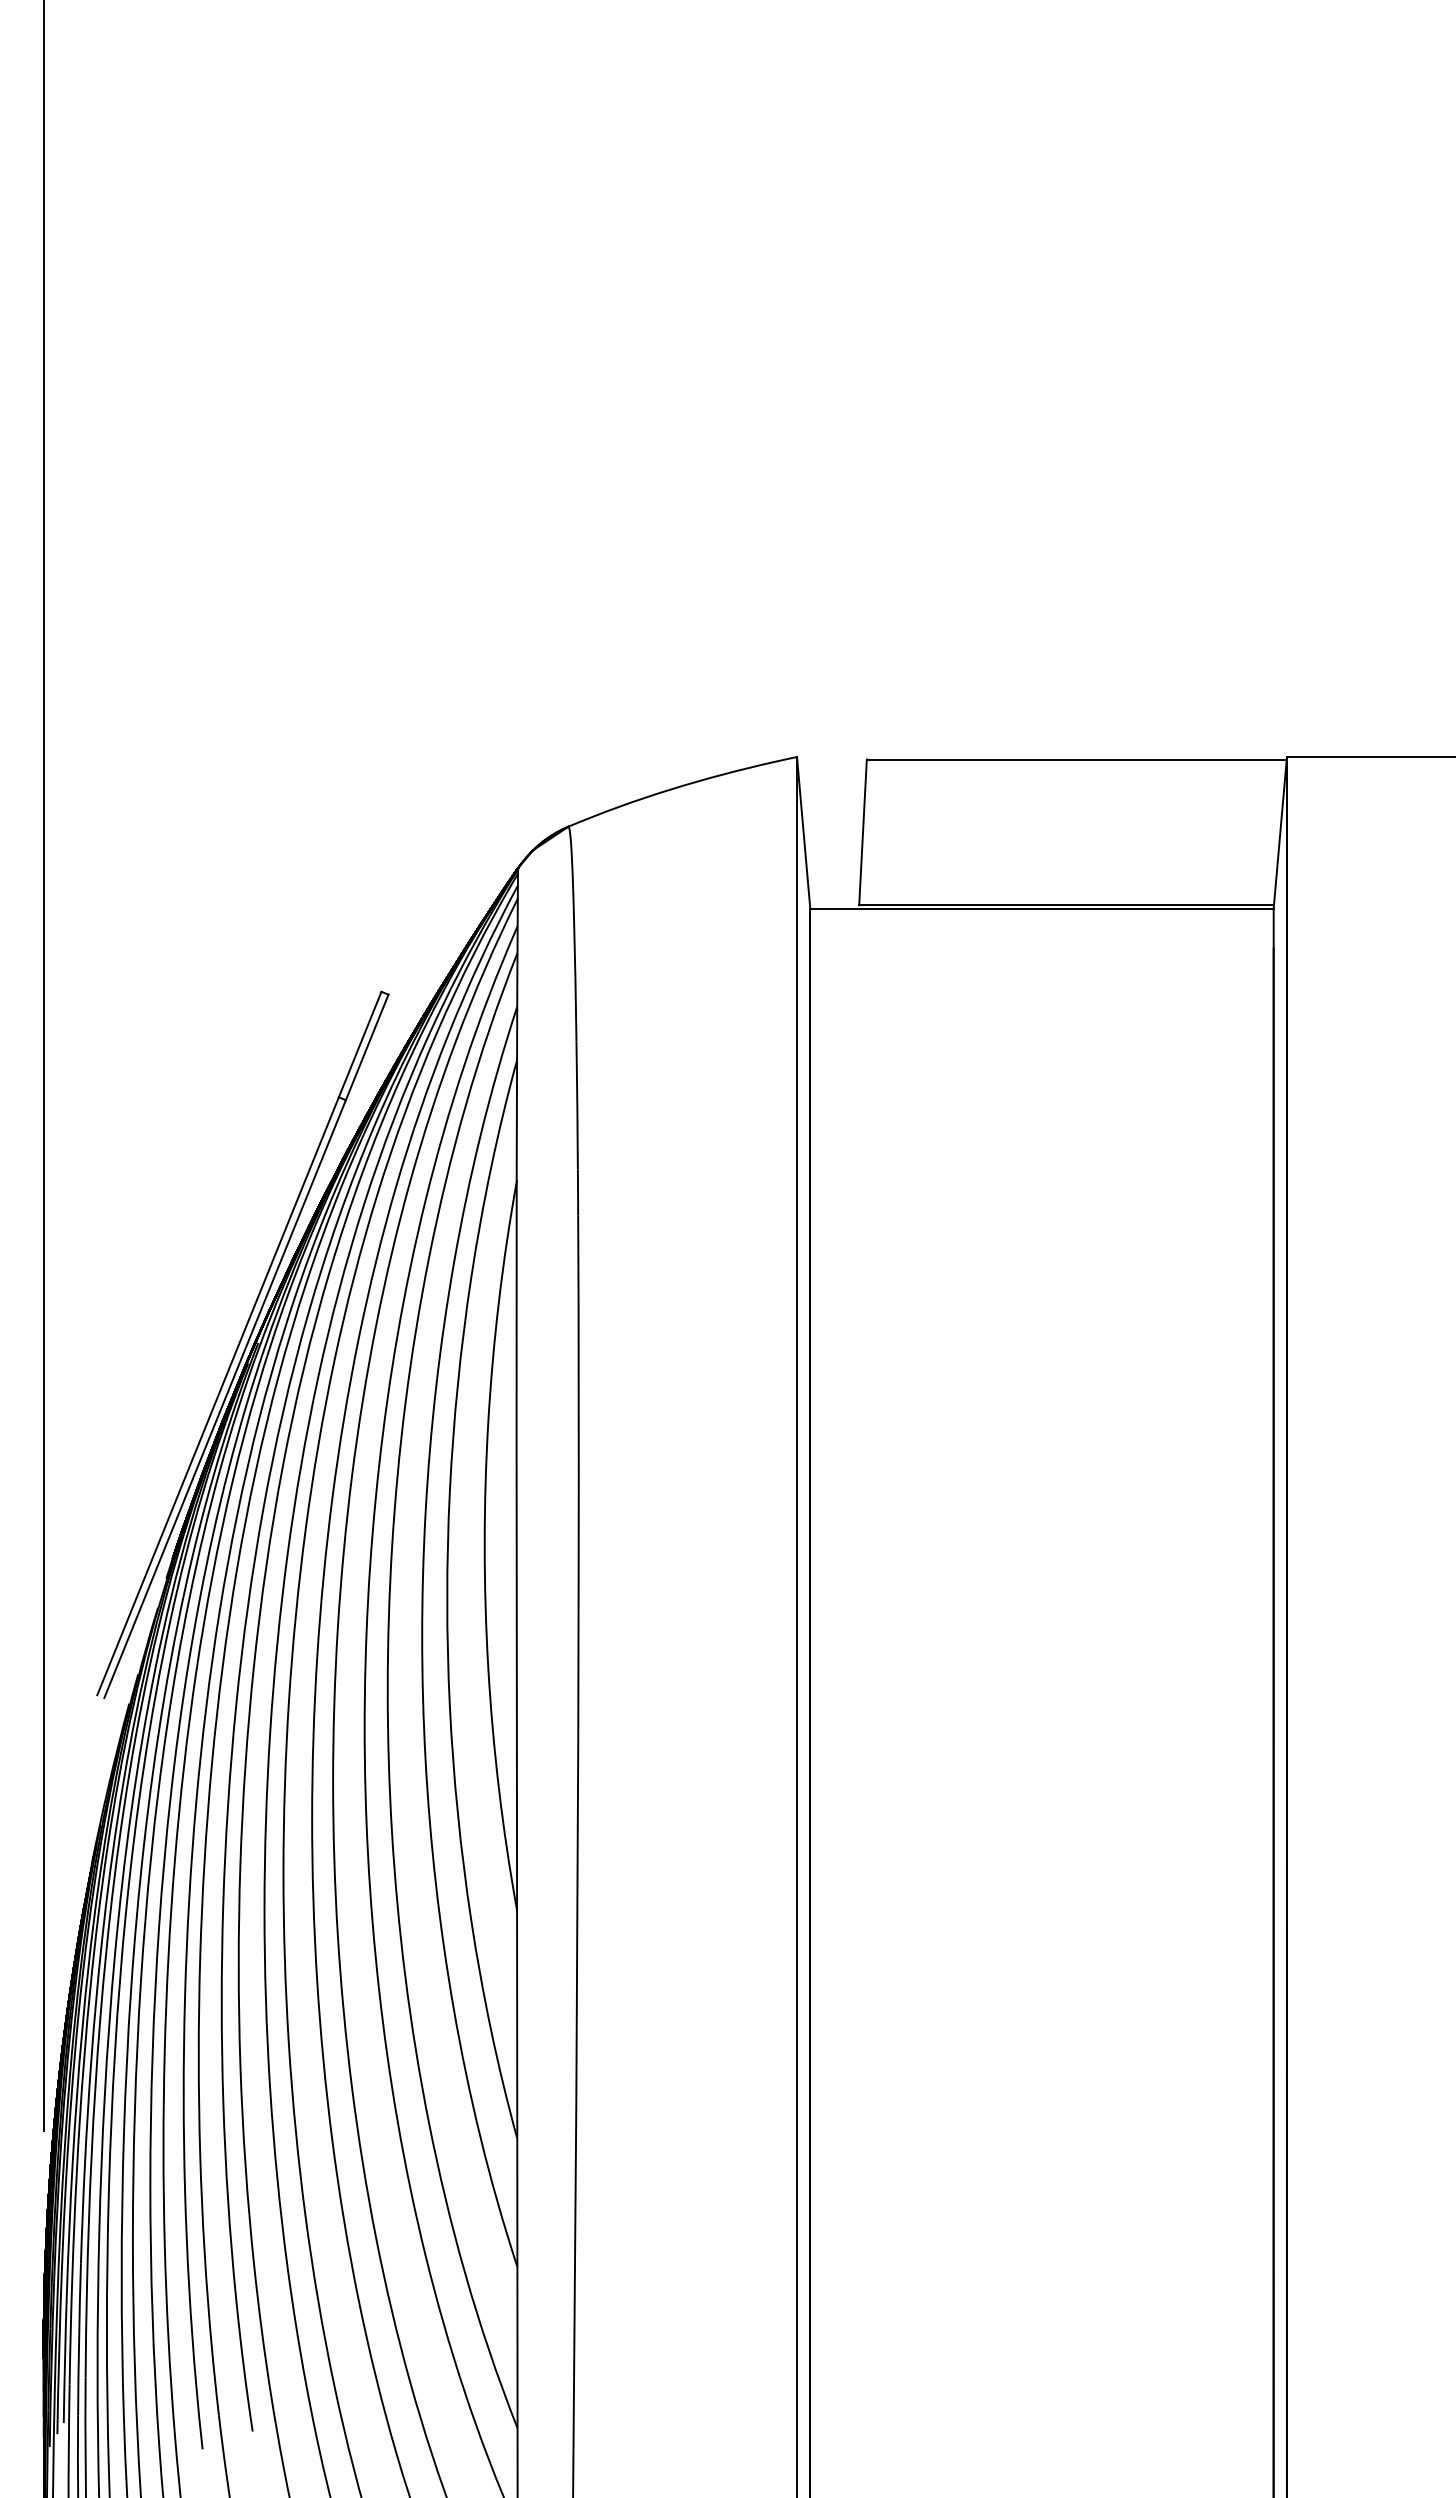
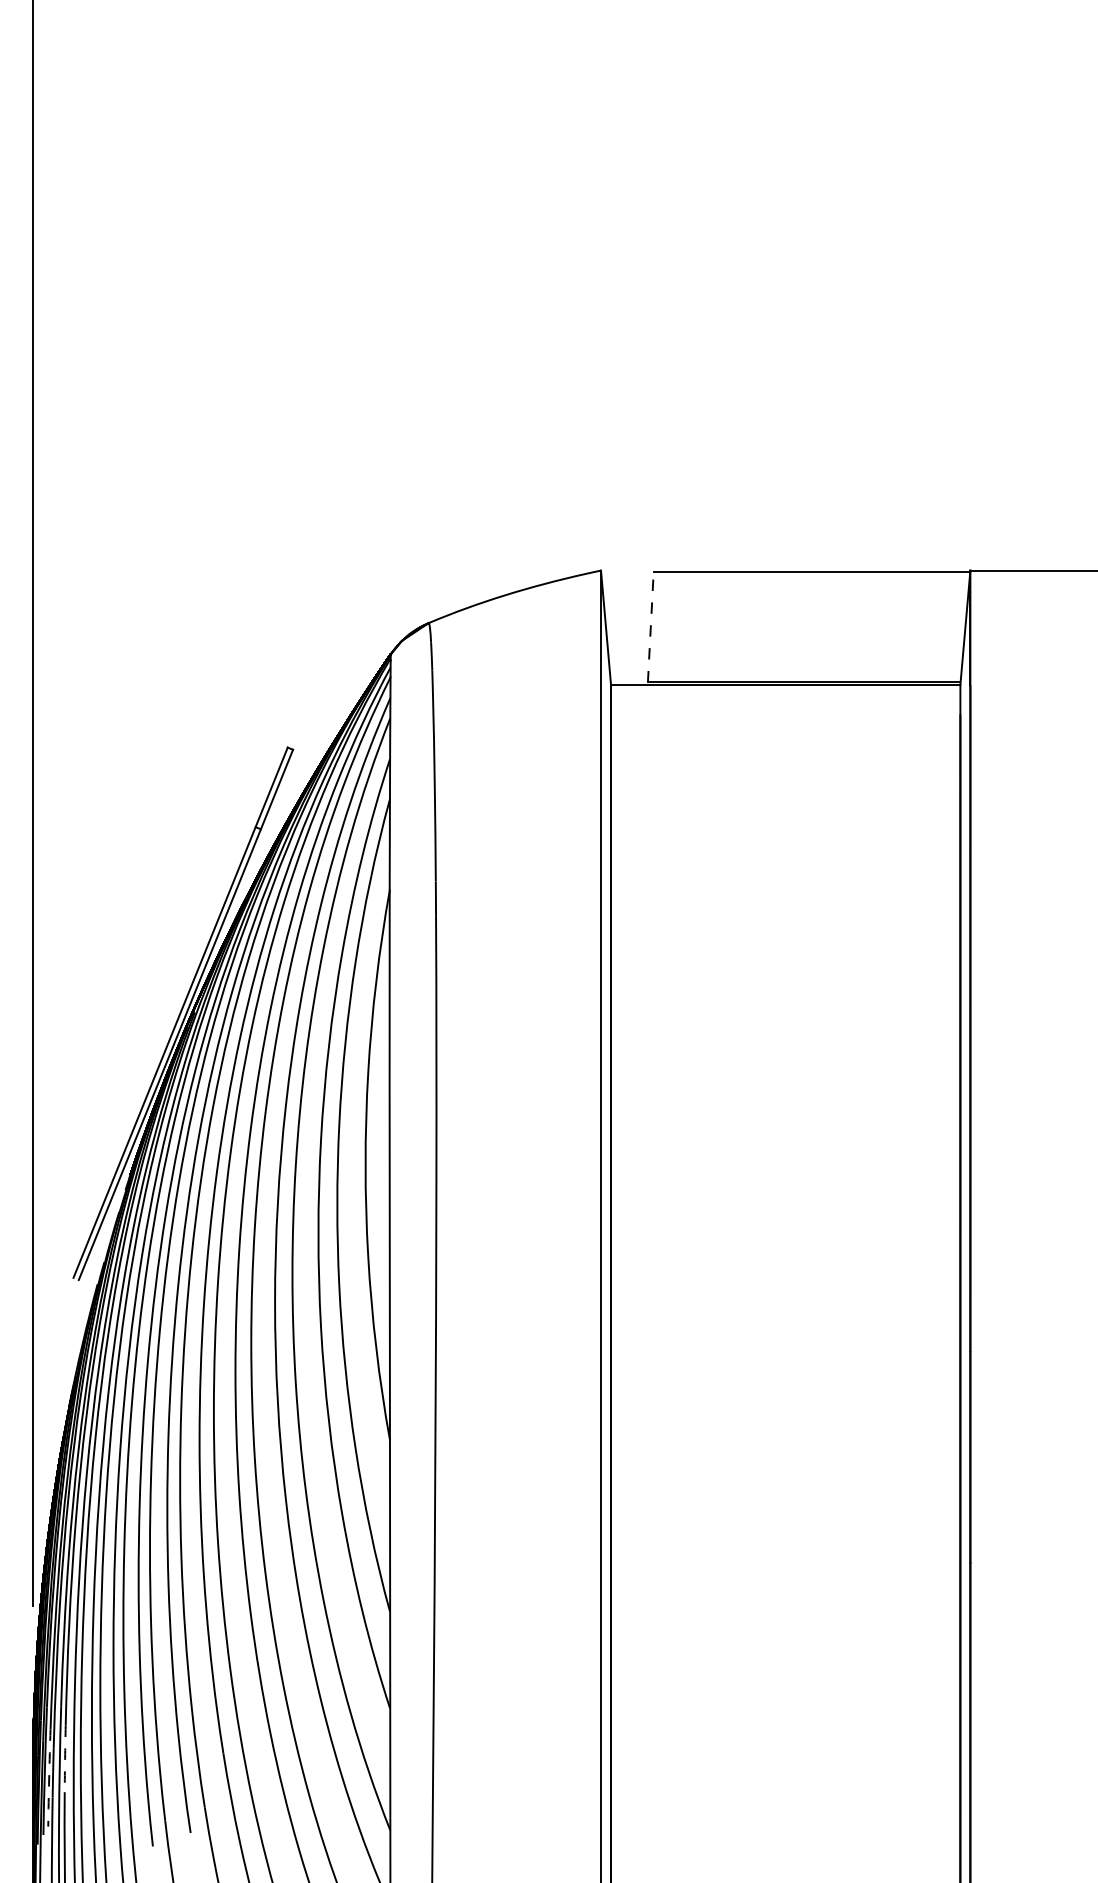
line: (863, 832) -> (651, 627), solid -> dashed
arc: (86, 2333) -> (65, 1759), solid -> dashed
arc: (65, 2358) -> (49, 1777), solid -> dashed

